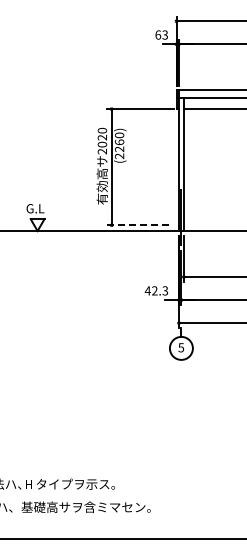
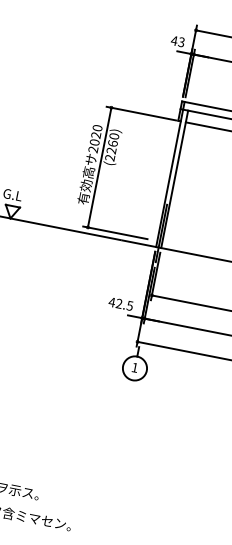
text: (158, 34) -> (174, 40), 63 -> 43
line: (137, 225) -> (114, 232), dashed -> solid
text: (164, 290) -> (129, 305), 42.3 -> 42.5
text: (181, 347) -> (135, 367), 5 -> 1

